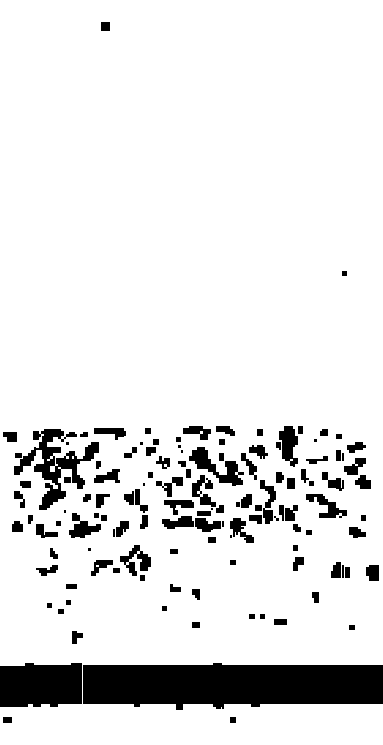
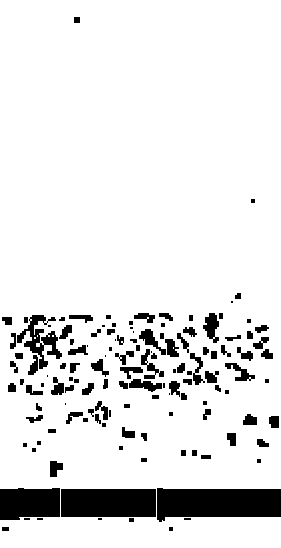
part: (320, 435) -> (235, 298), moved
part: (357, 532) -> (262, 443), moved
part: (298, 557) -> (207, 409), moved
part: (175, 587) -> (128, 432), size x1.6
part: (315, 597) -> (231, 439), size x1.6
part: (58, 606) -> (31, 445), moved
part: (256, 616) -> (188, 453), size x1.4
part: (77, 637) -> (56, 468), size x1.6

